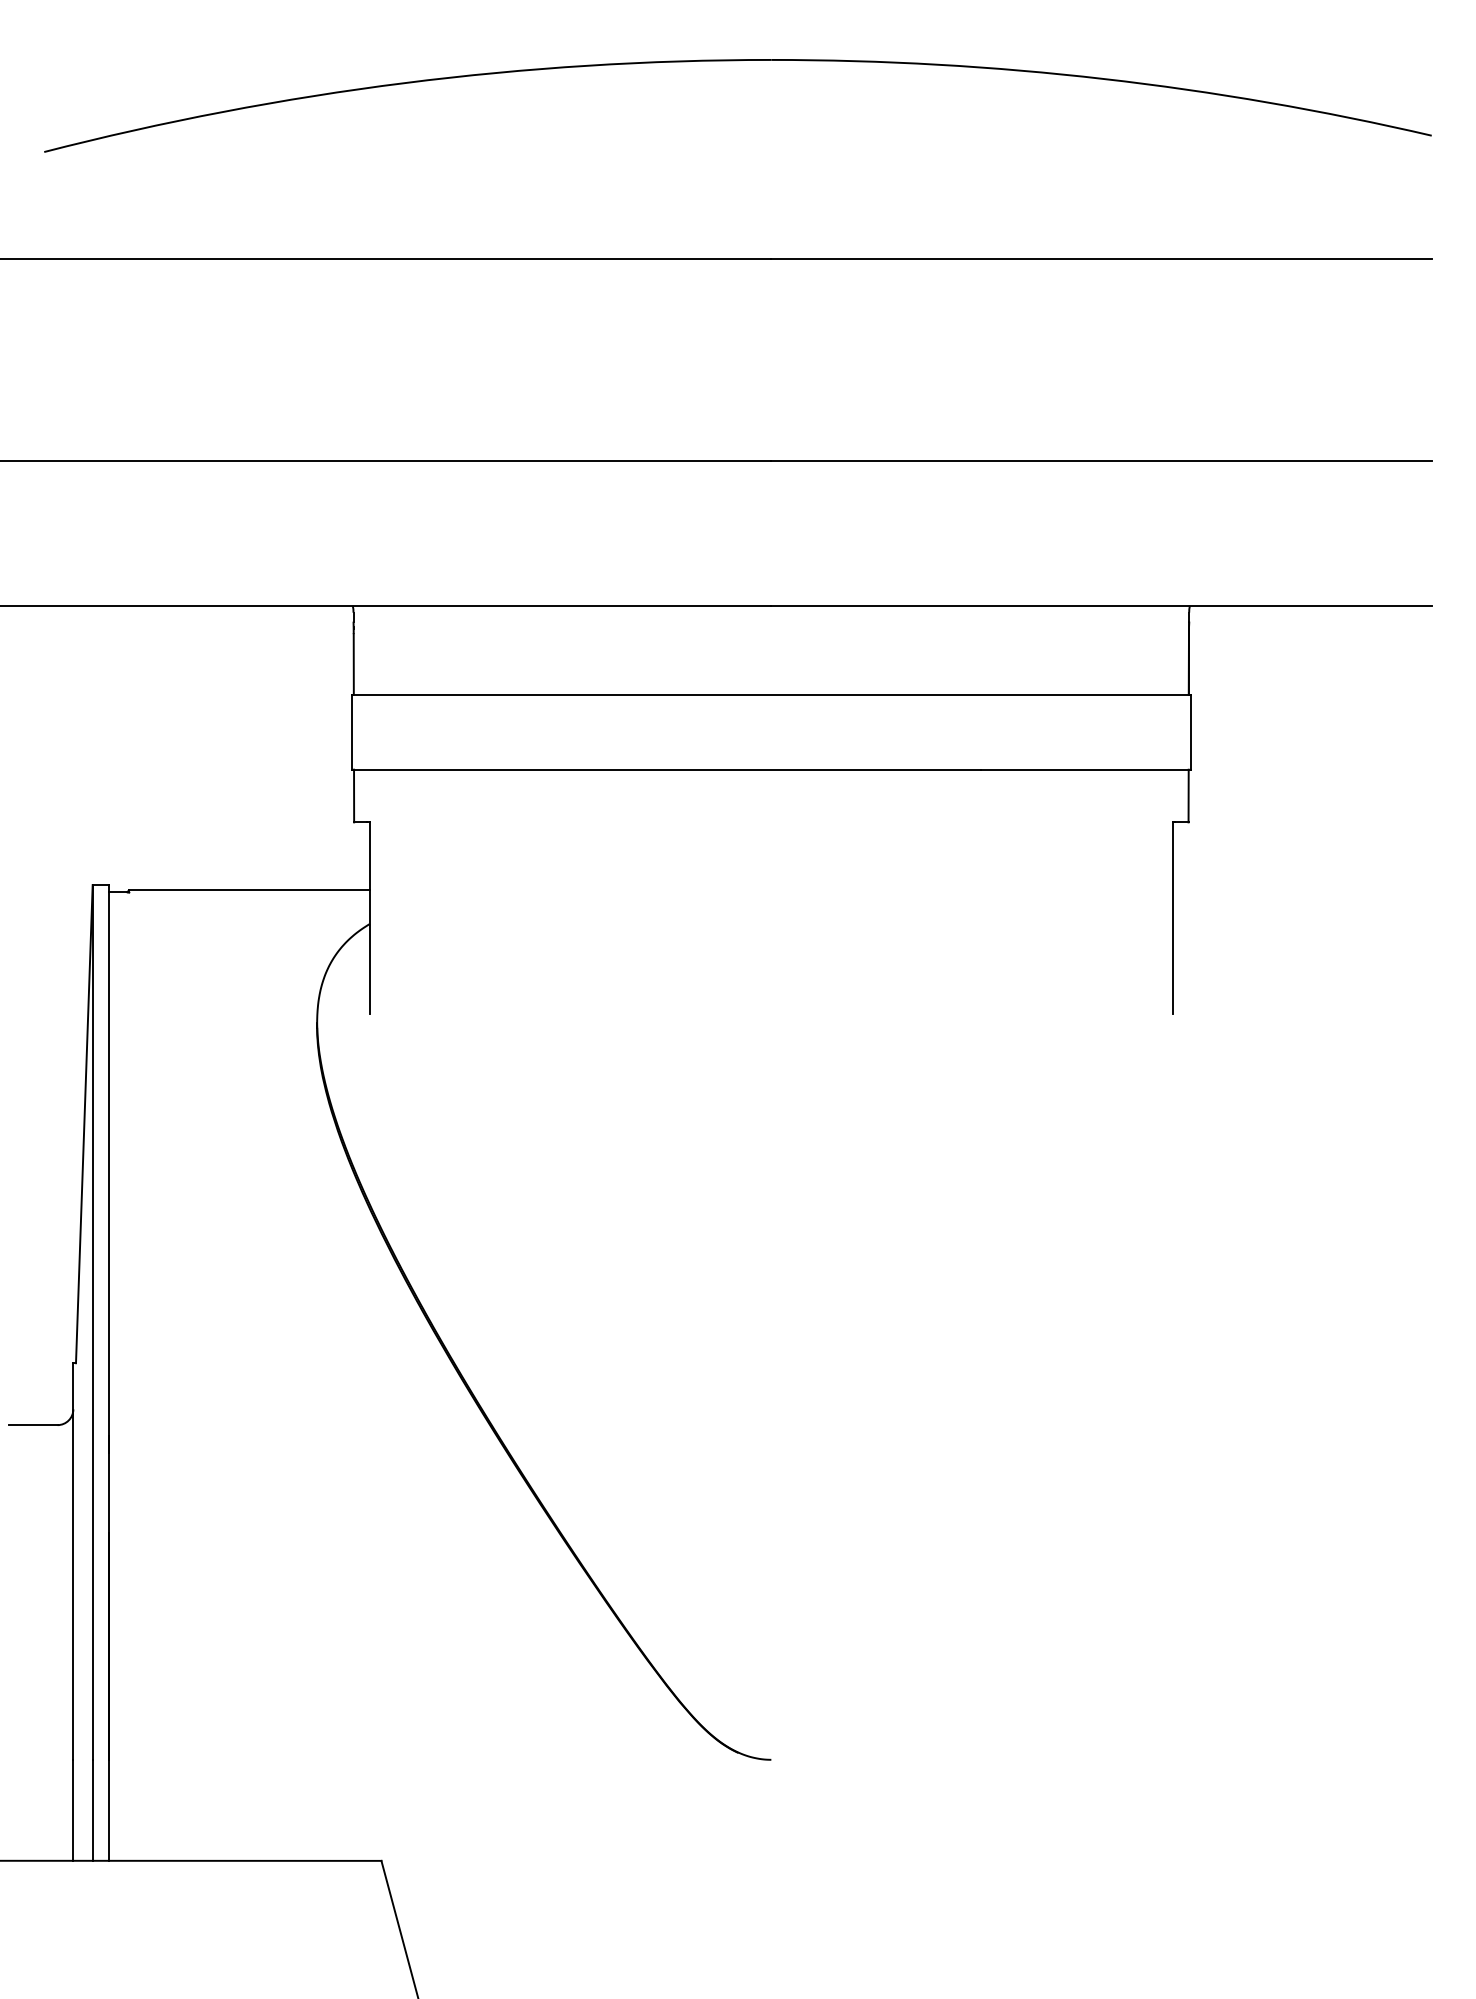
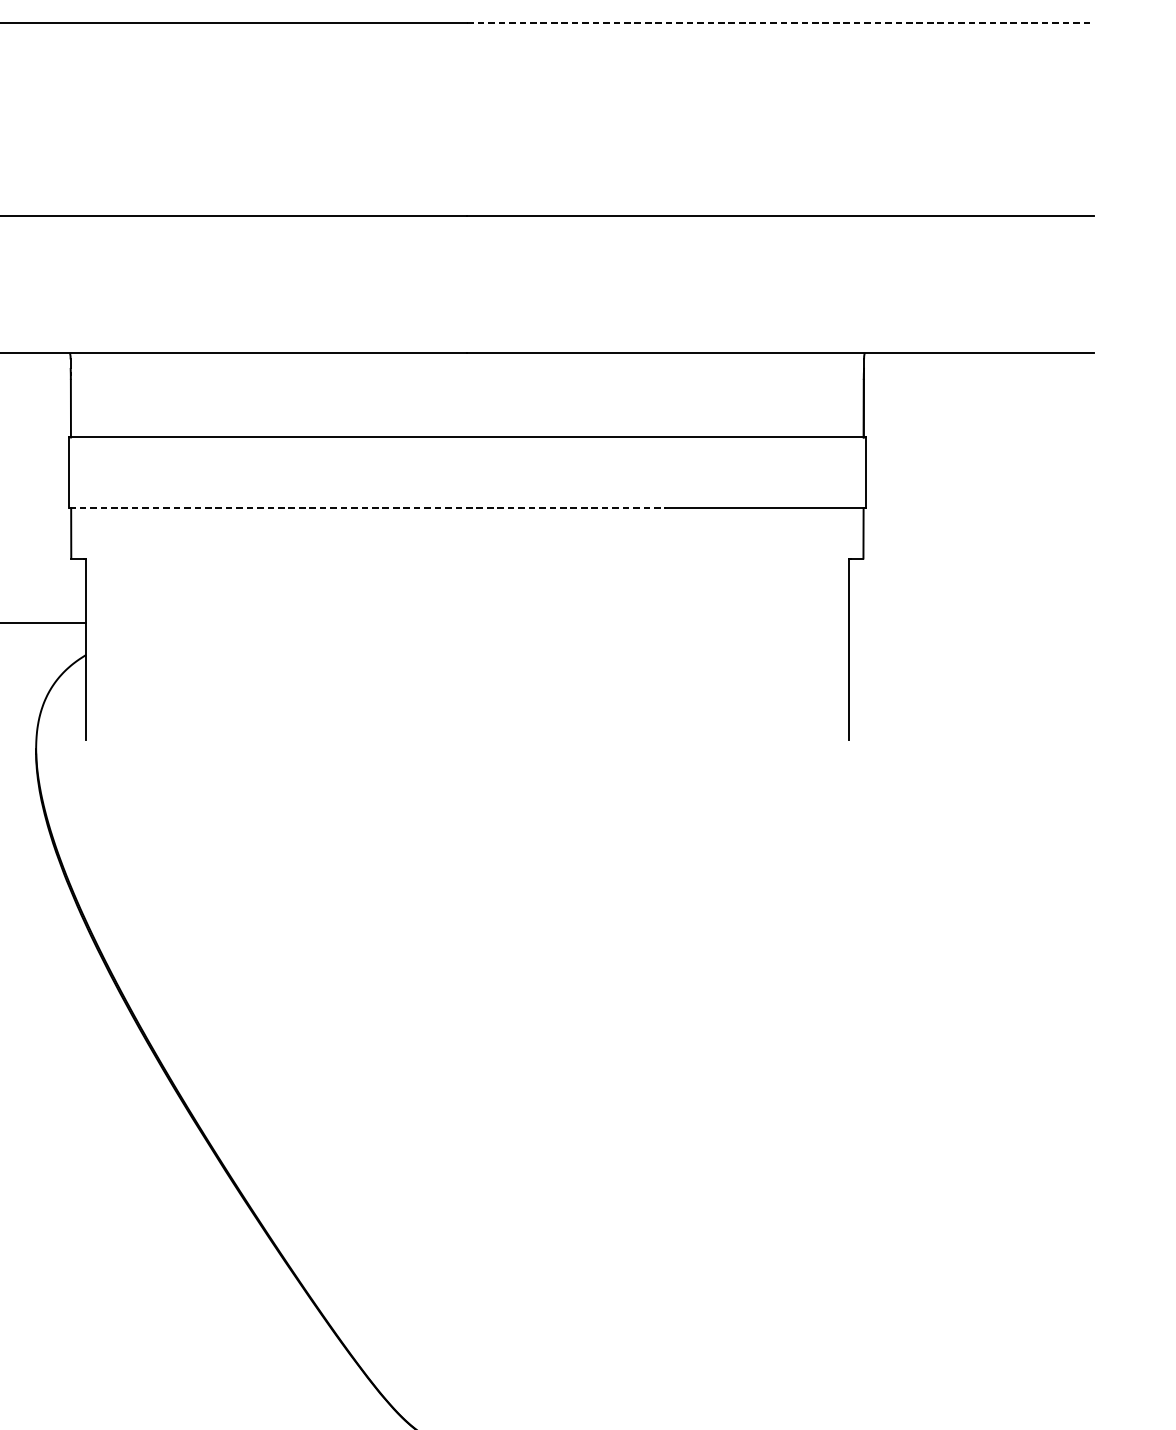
line: (1102, 258) -> (781, 23), solid -> dashed
line: (666, 769) -> (367, 508), solid -> dashed

